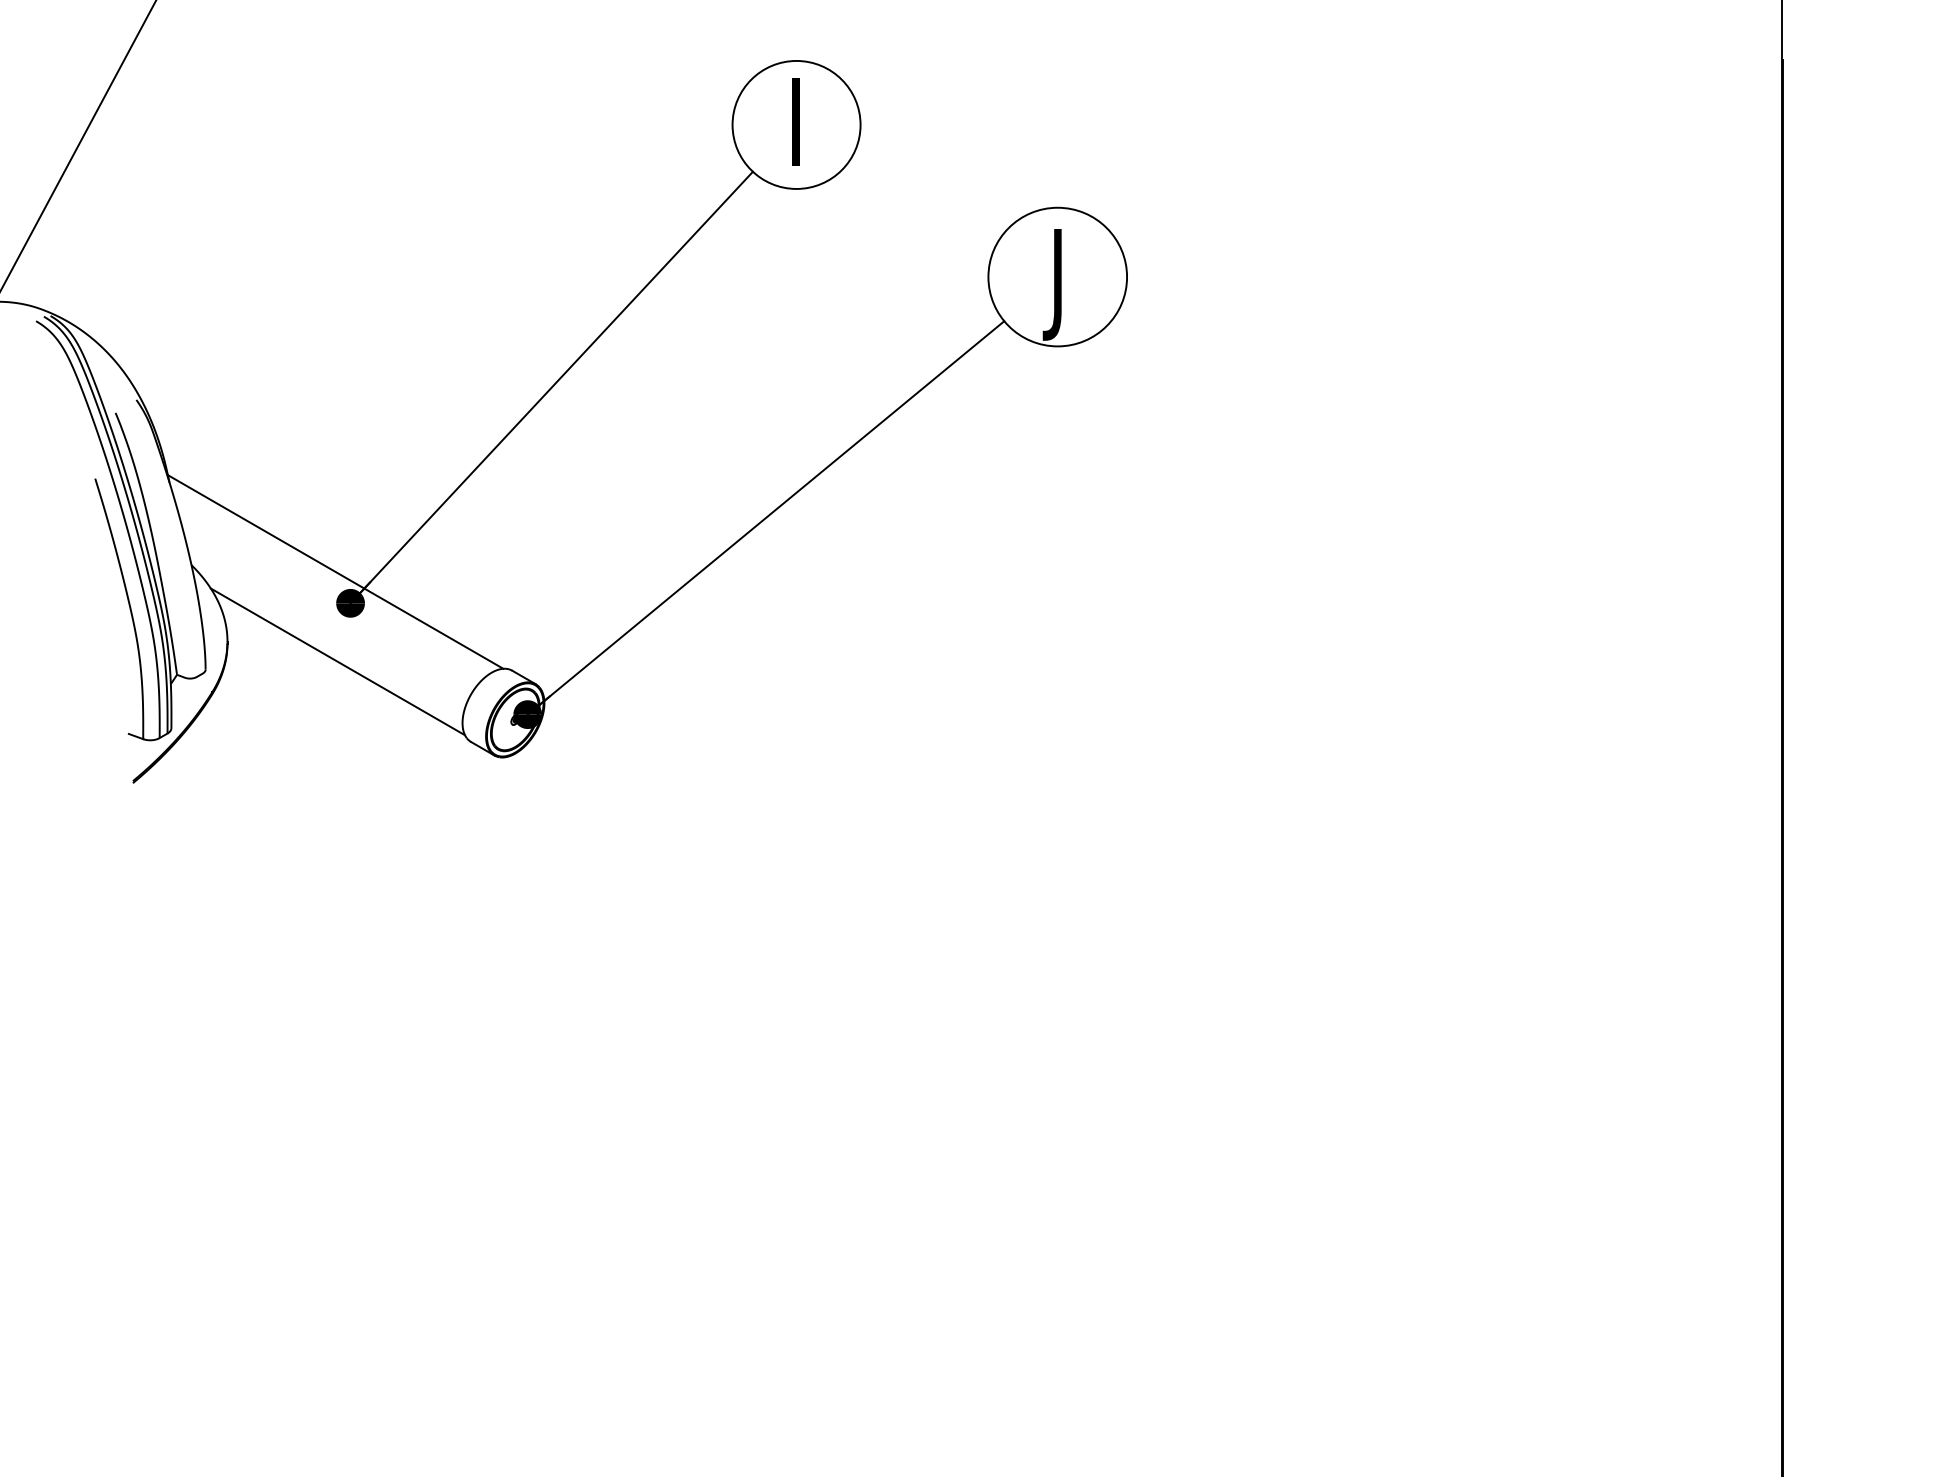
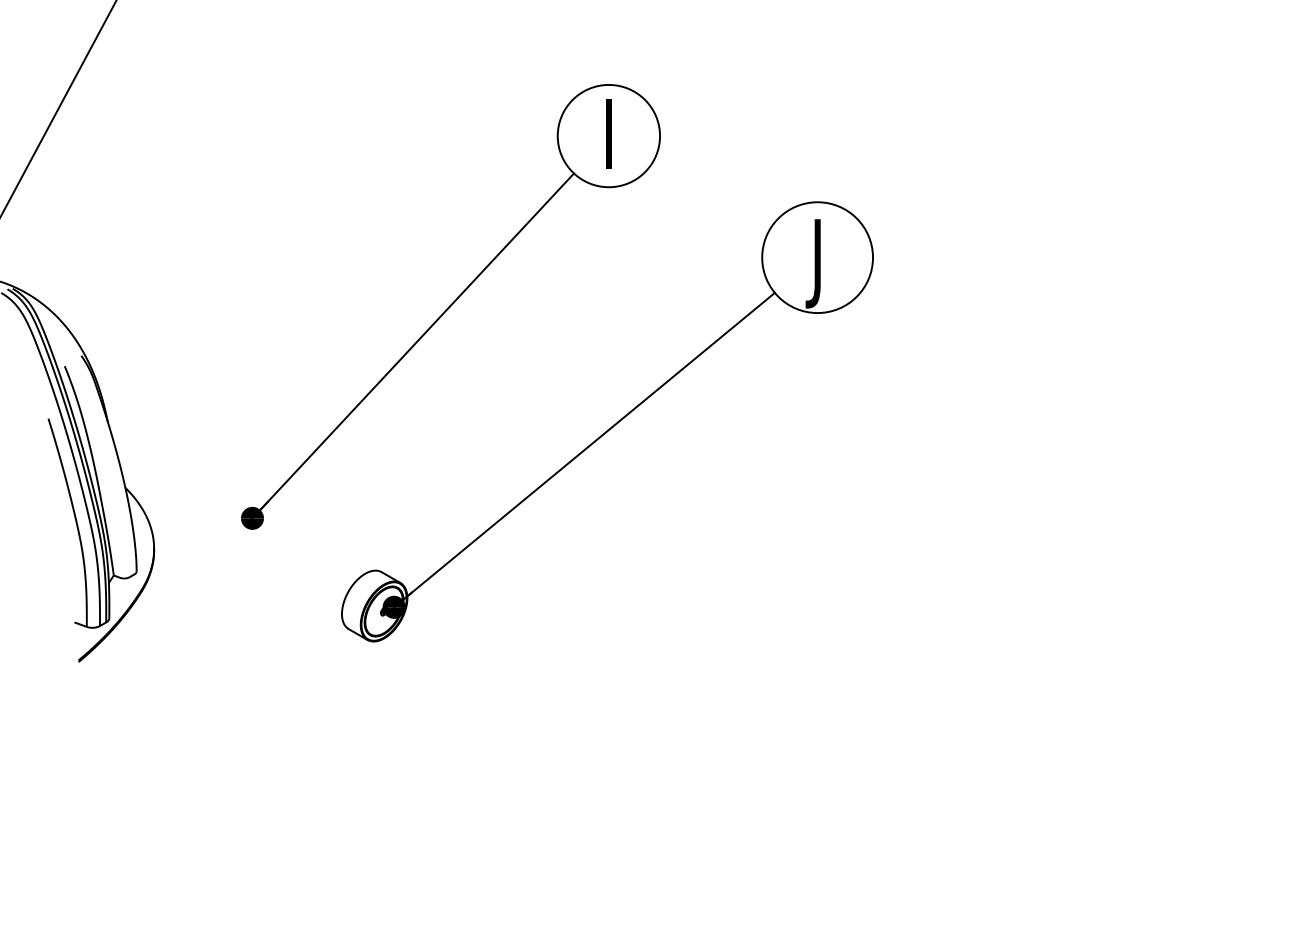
line: (335, 571) -> (240, 492), removed
line: (337, 661) -> (242, 564), removed

